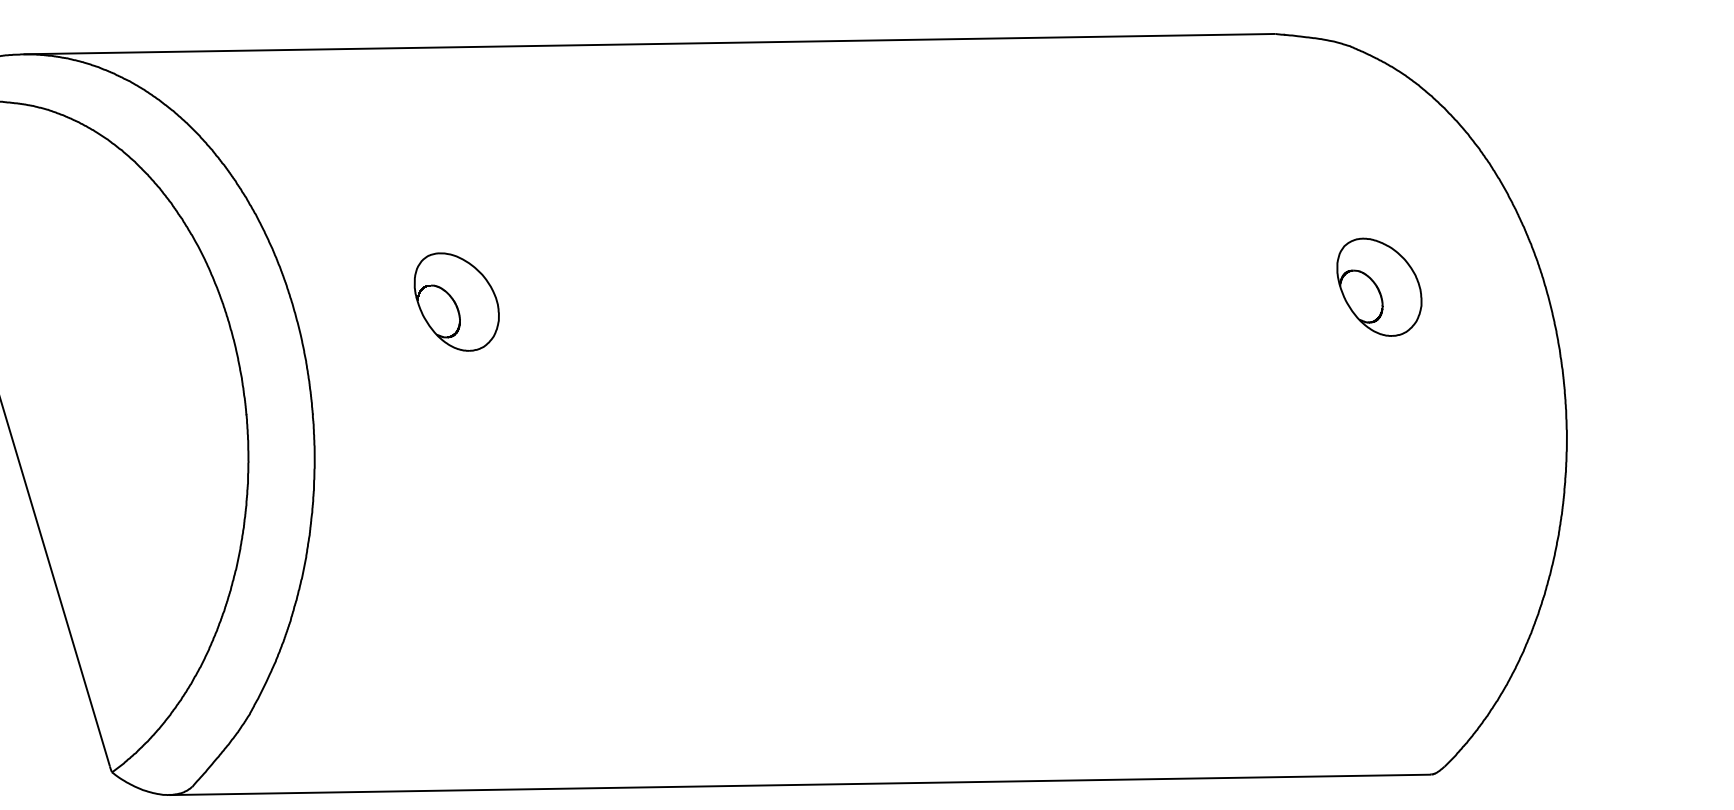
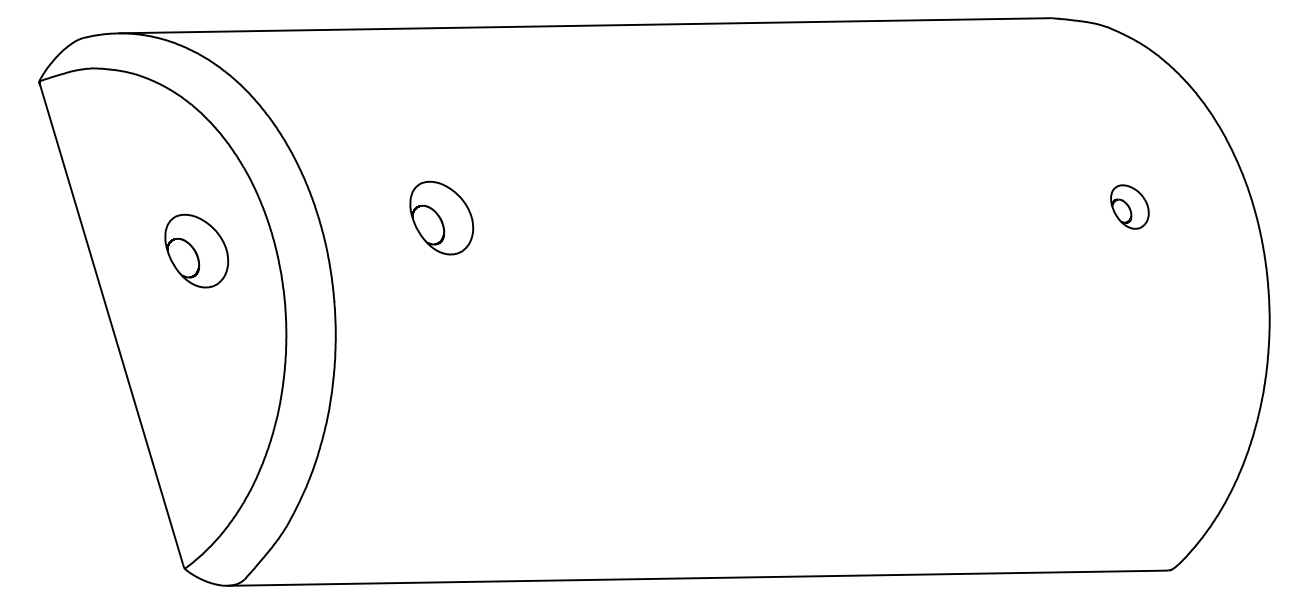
part: (1378, 286) -> (1129, 206), size x0.6
part: (127, 345) -> (196, 250), added

